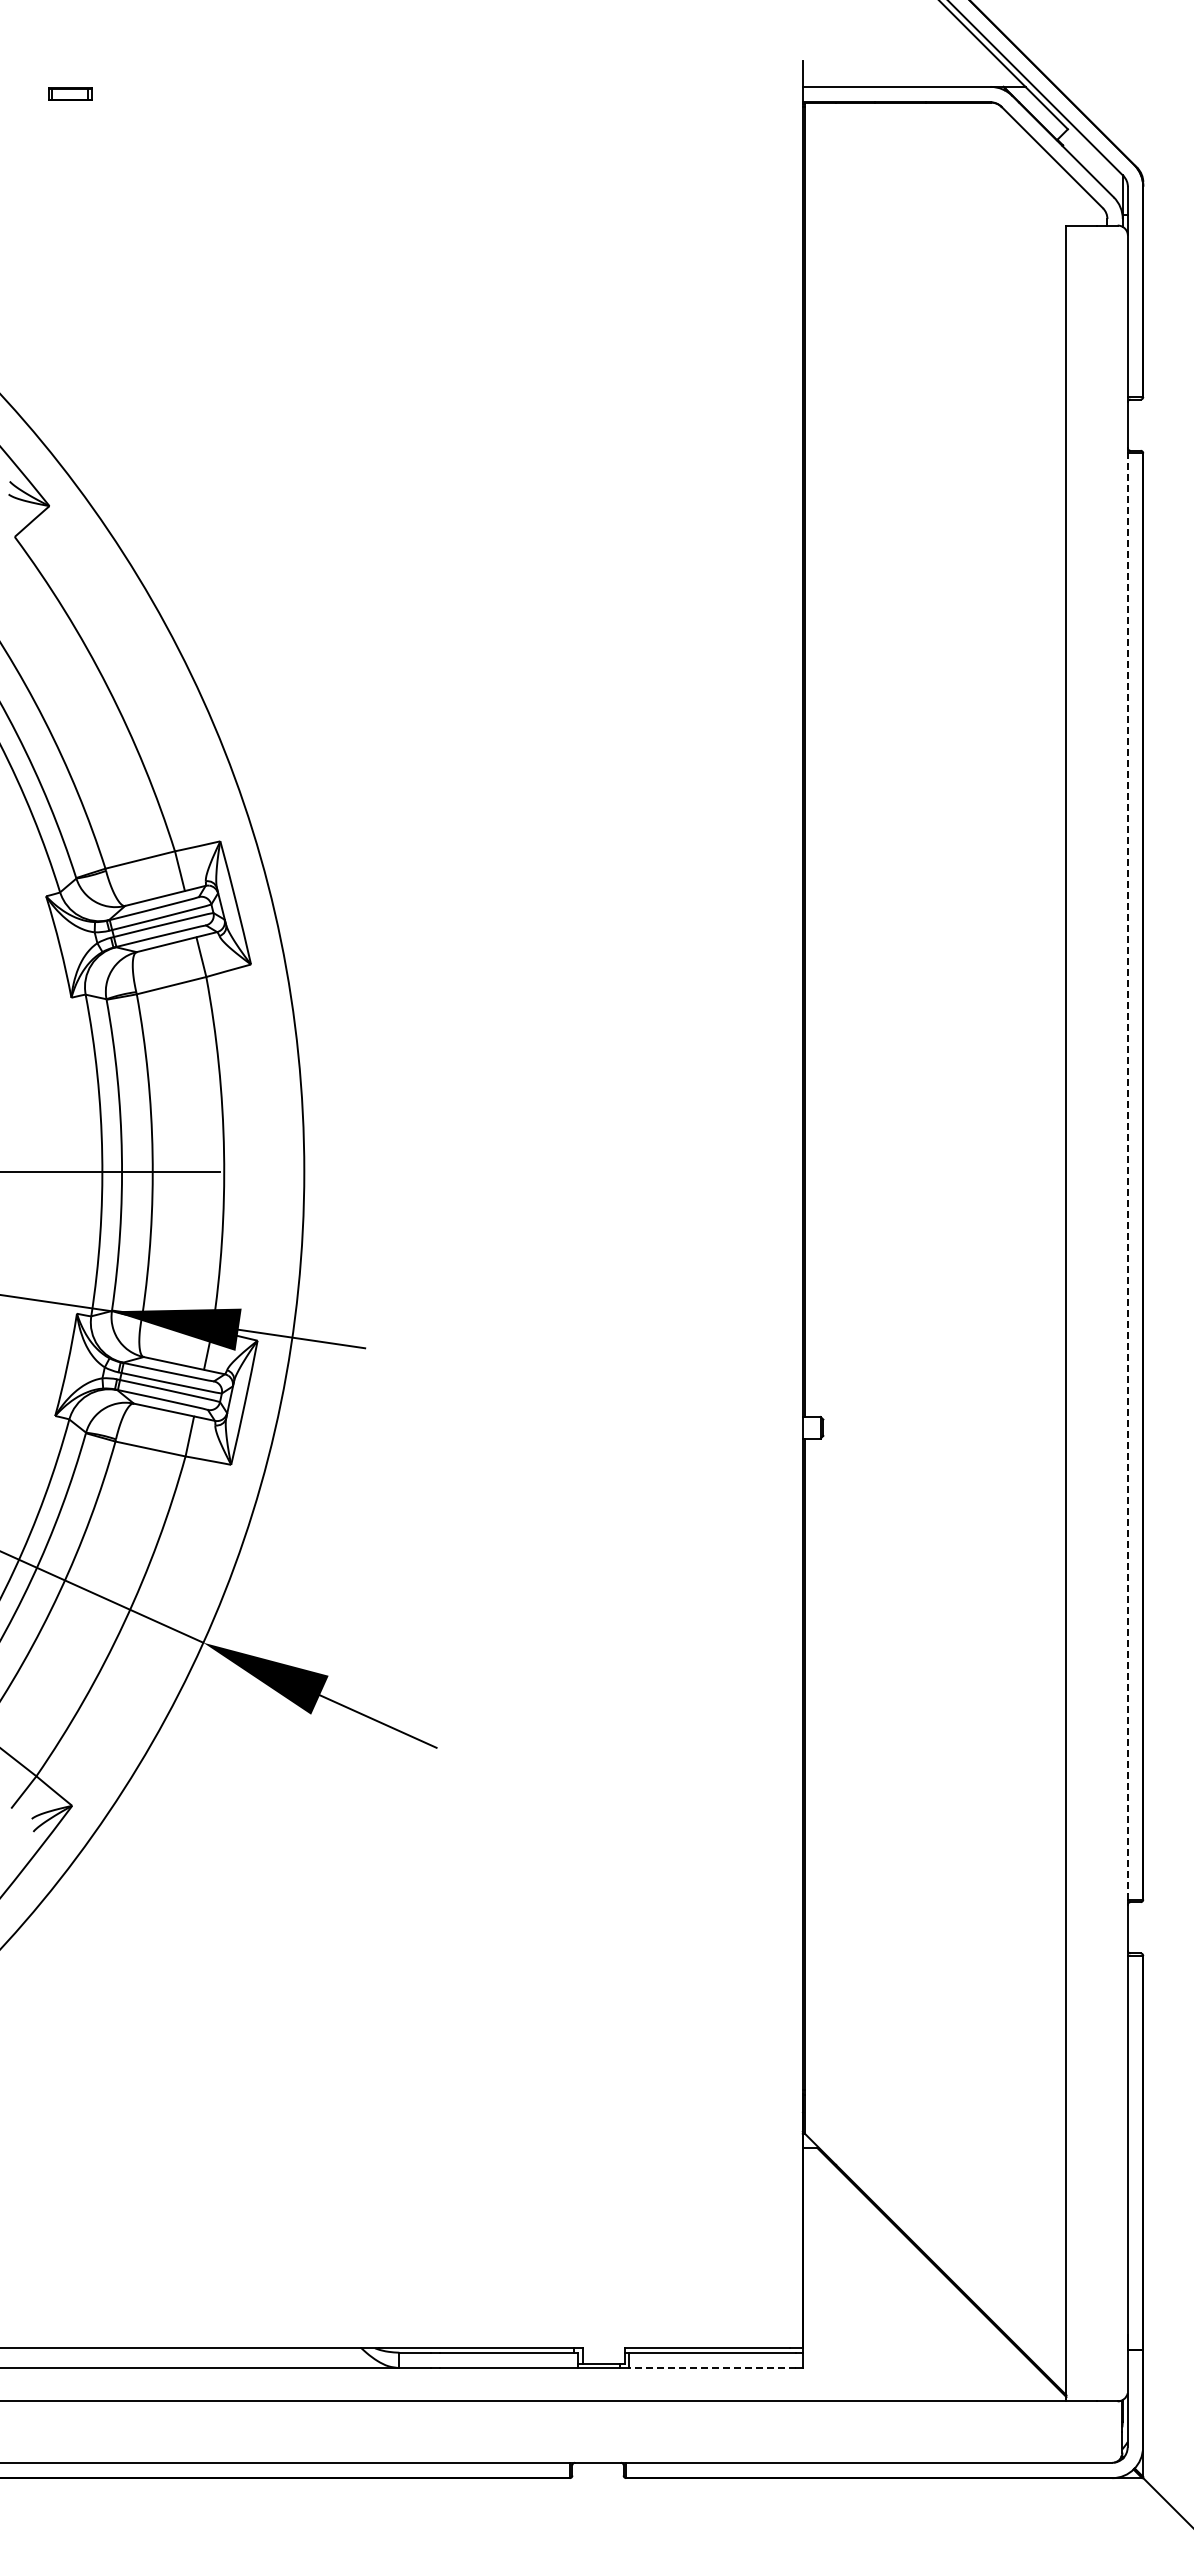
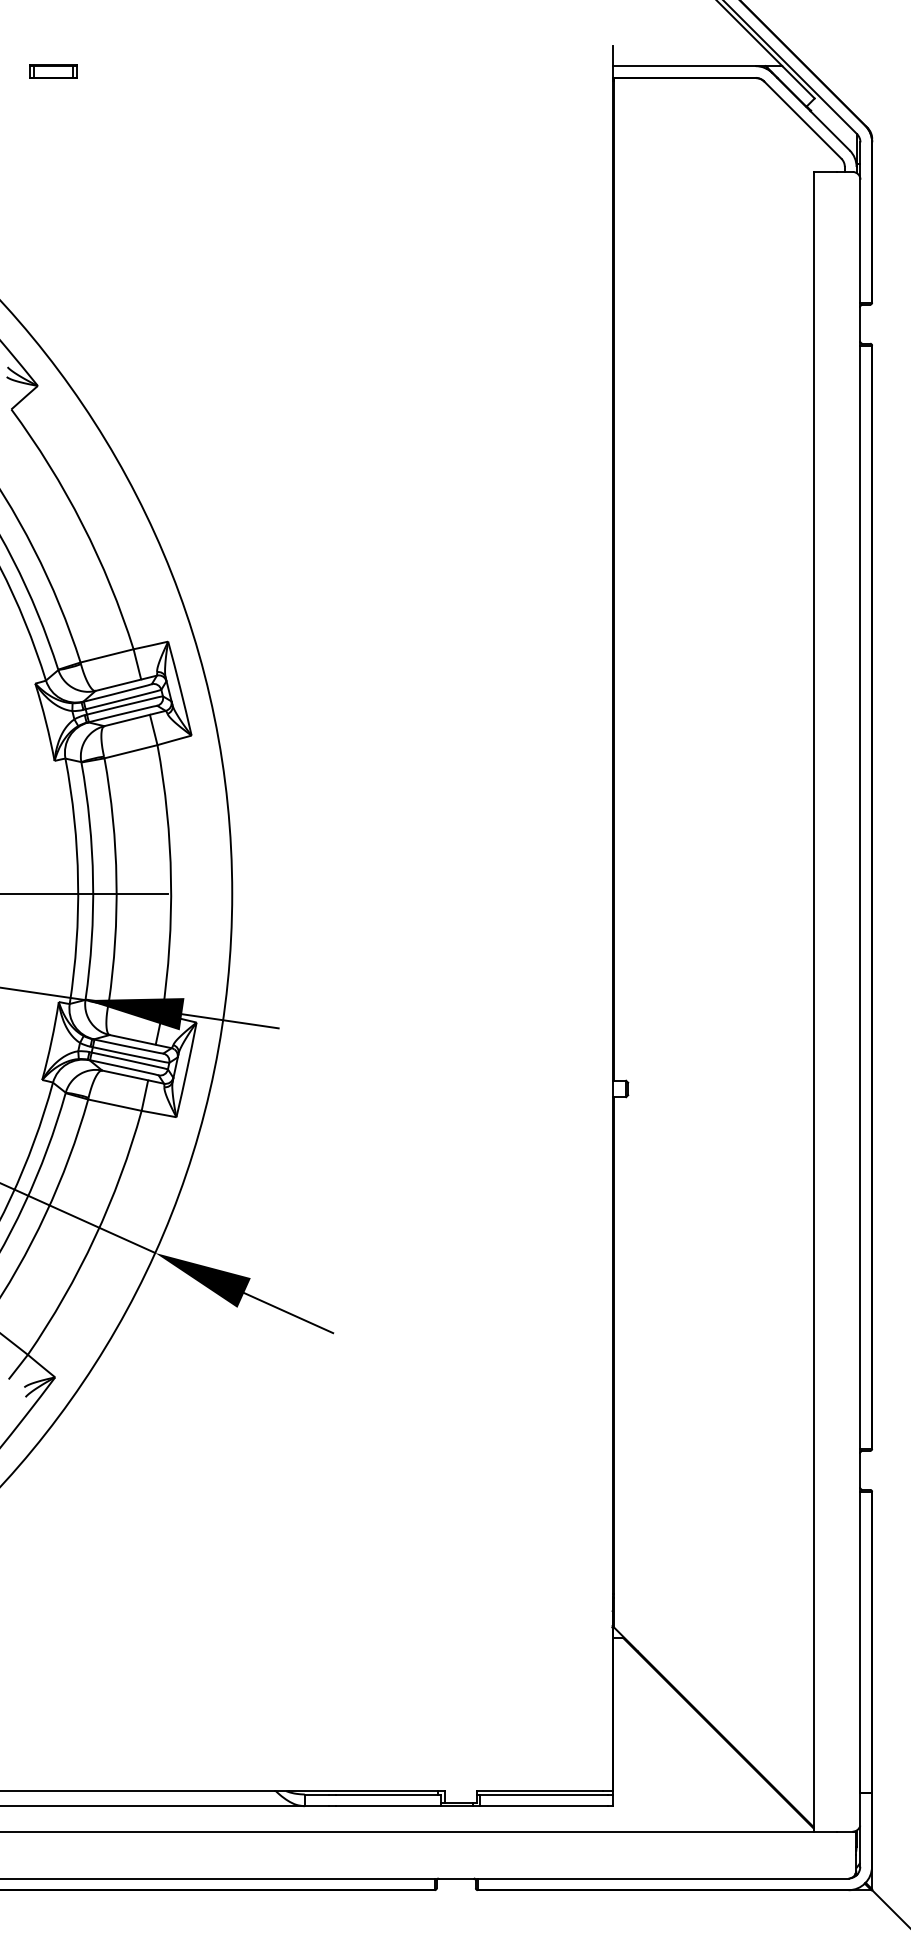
part: (70, 94) -> (53, 71), size x1.43
line: (1127, 1176) -> (860, 897), dashed -> solid
line: (712, 2368) -> (543, 1806), dashed -> solid

